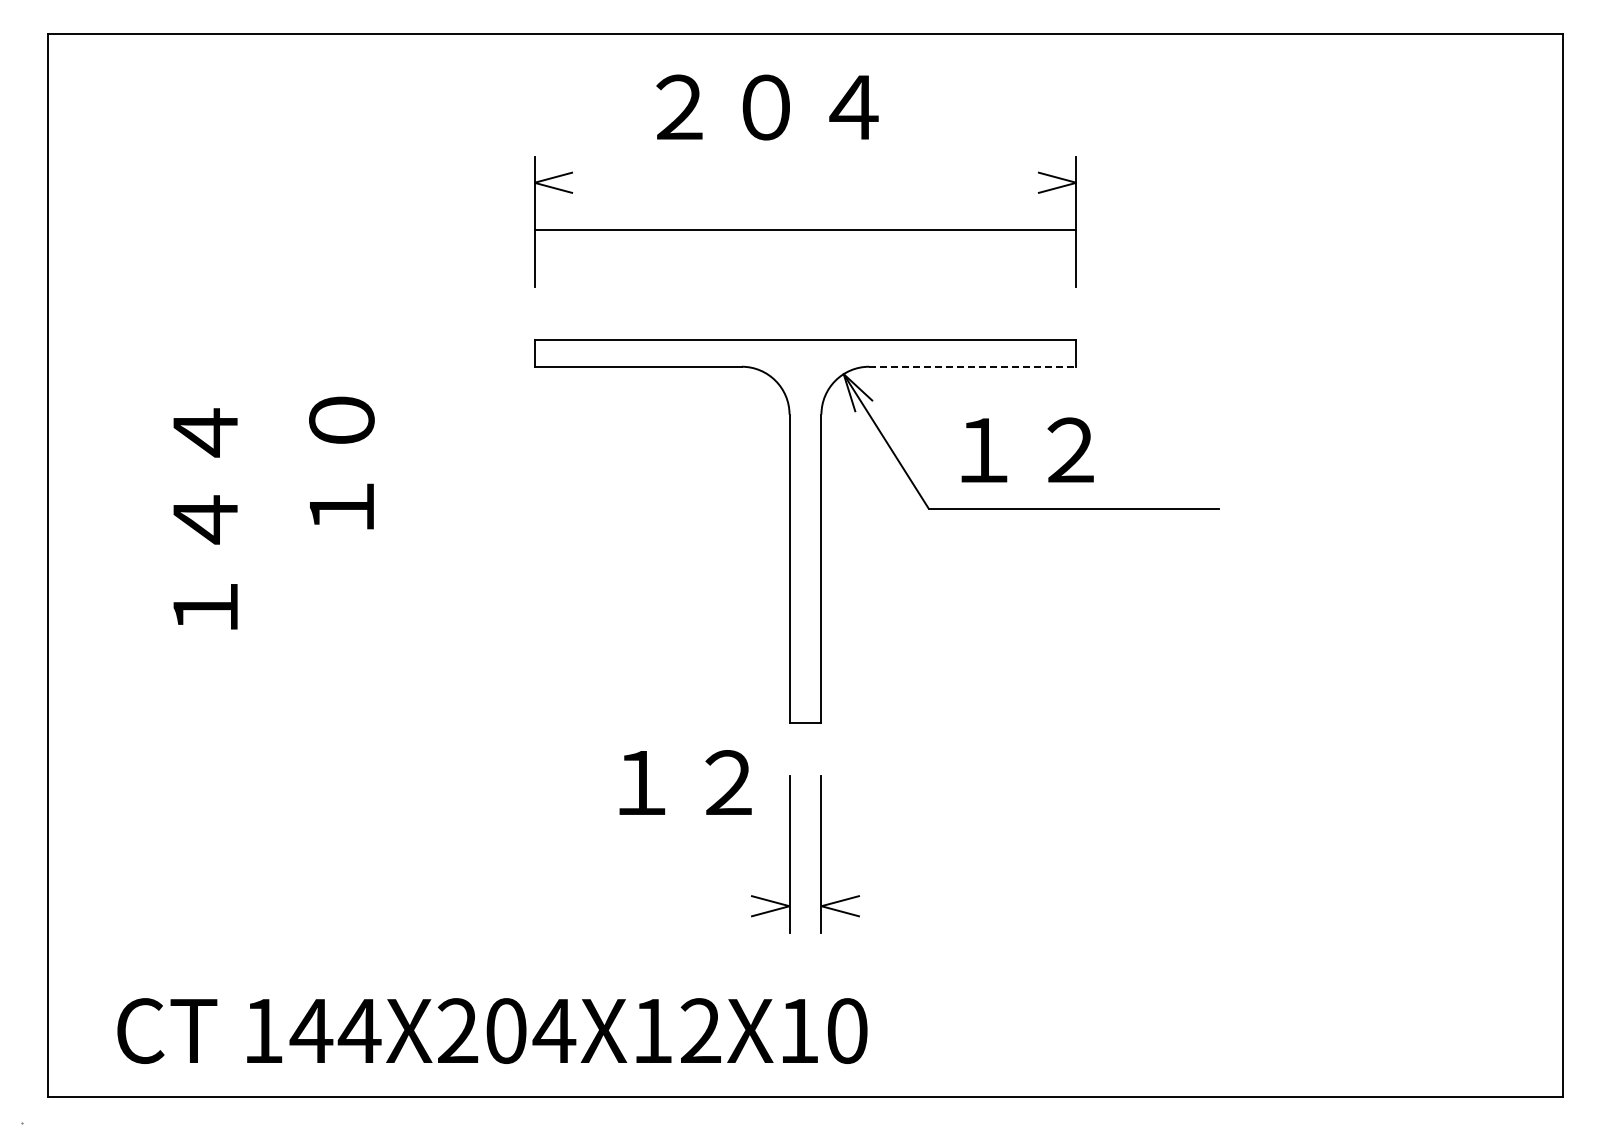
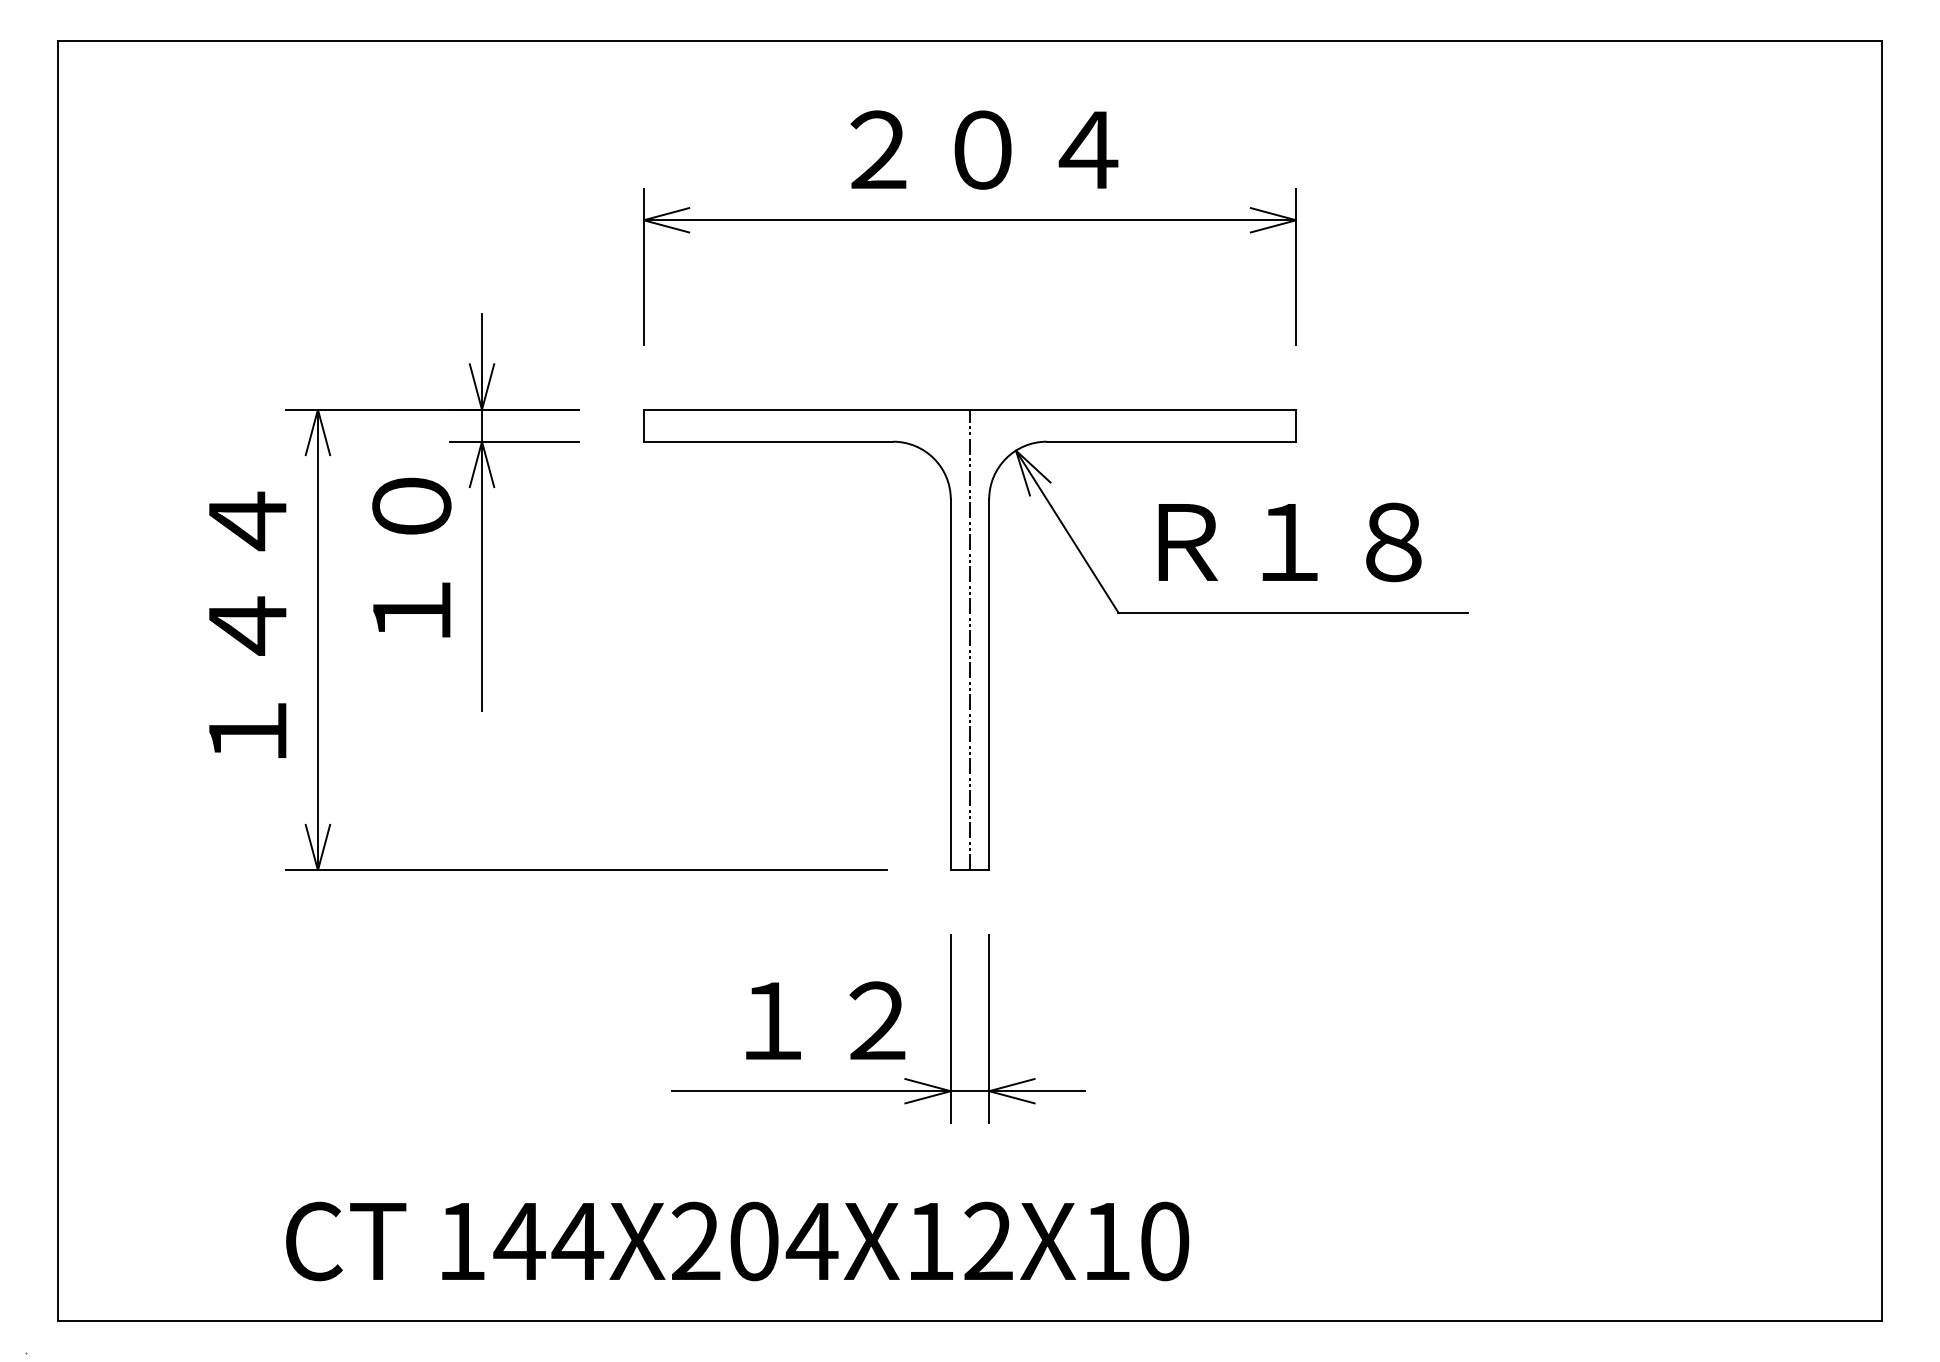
text: (767, 107) -> (984, 150), moved
line: (805, 229) -> (970, 219), moved
line: (972, 366) -> (1171, 441), dashed -> solid
text: (1070, 450) -> (1289, 542), １２ -> Ｒ１８
part: (400, 491) -> (482, 591), added
line: (805, 531) -> (970, 640), added
text: (685, 782) -> (825, 1020), moved
line: (729, 906) -> (878, 1091), added
text: (492, 1030) -> (737, 1240), moved

